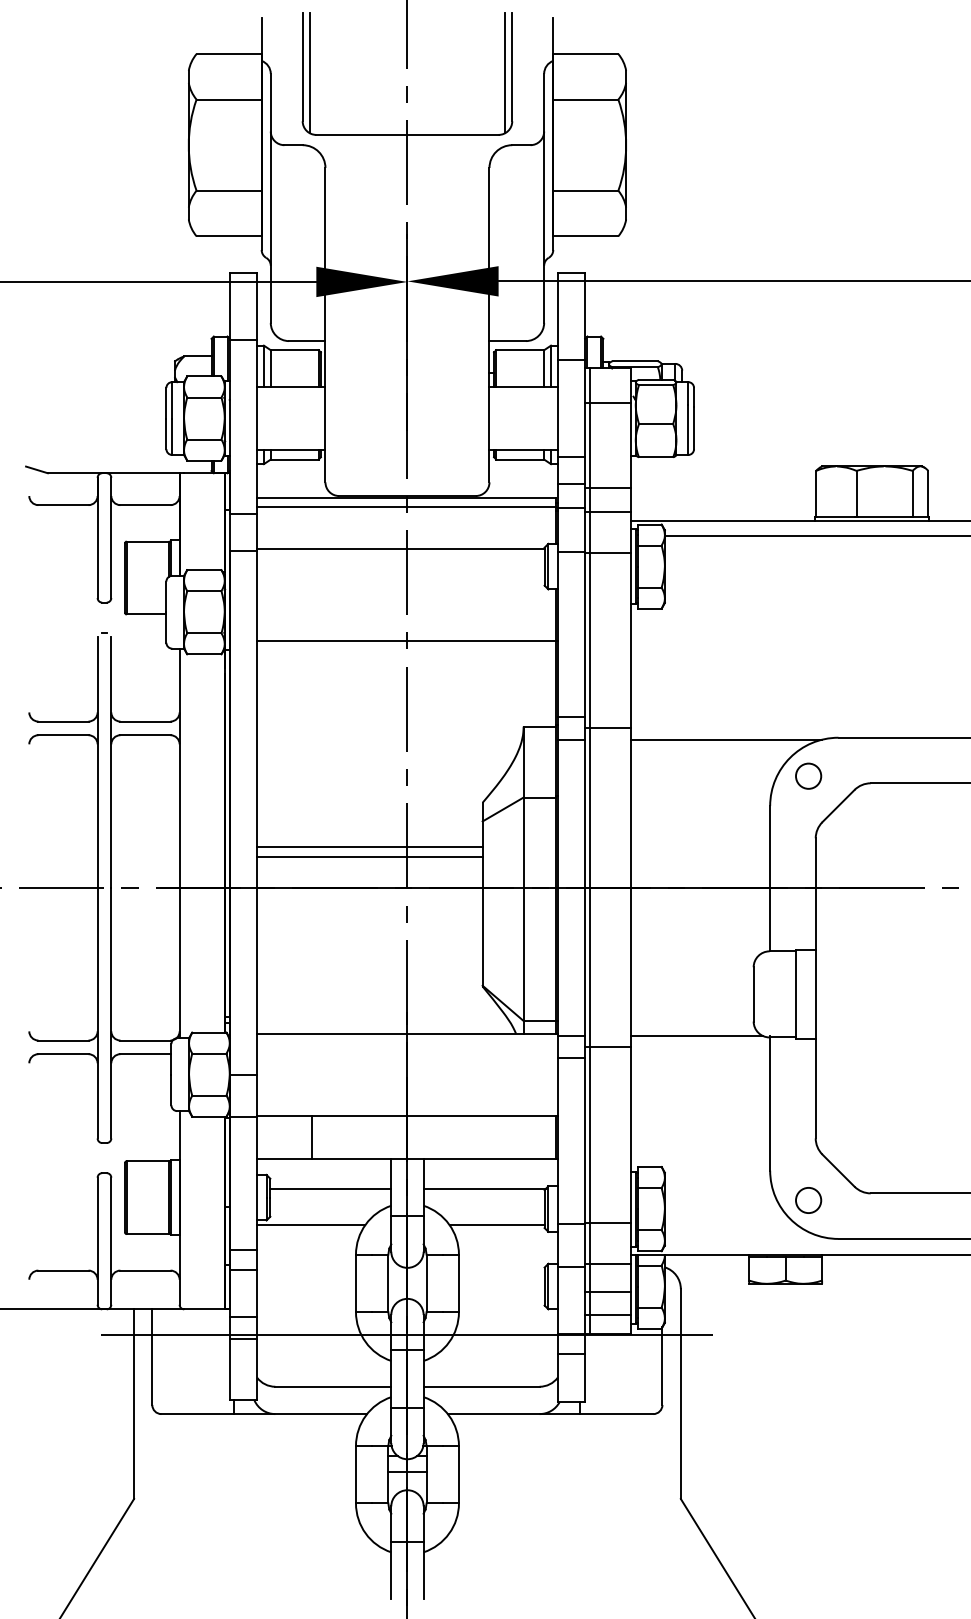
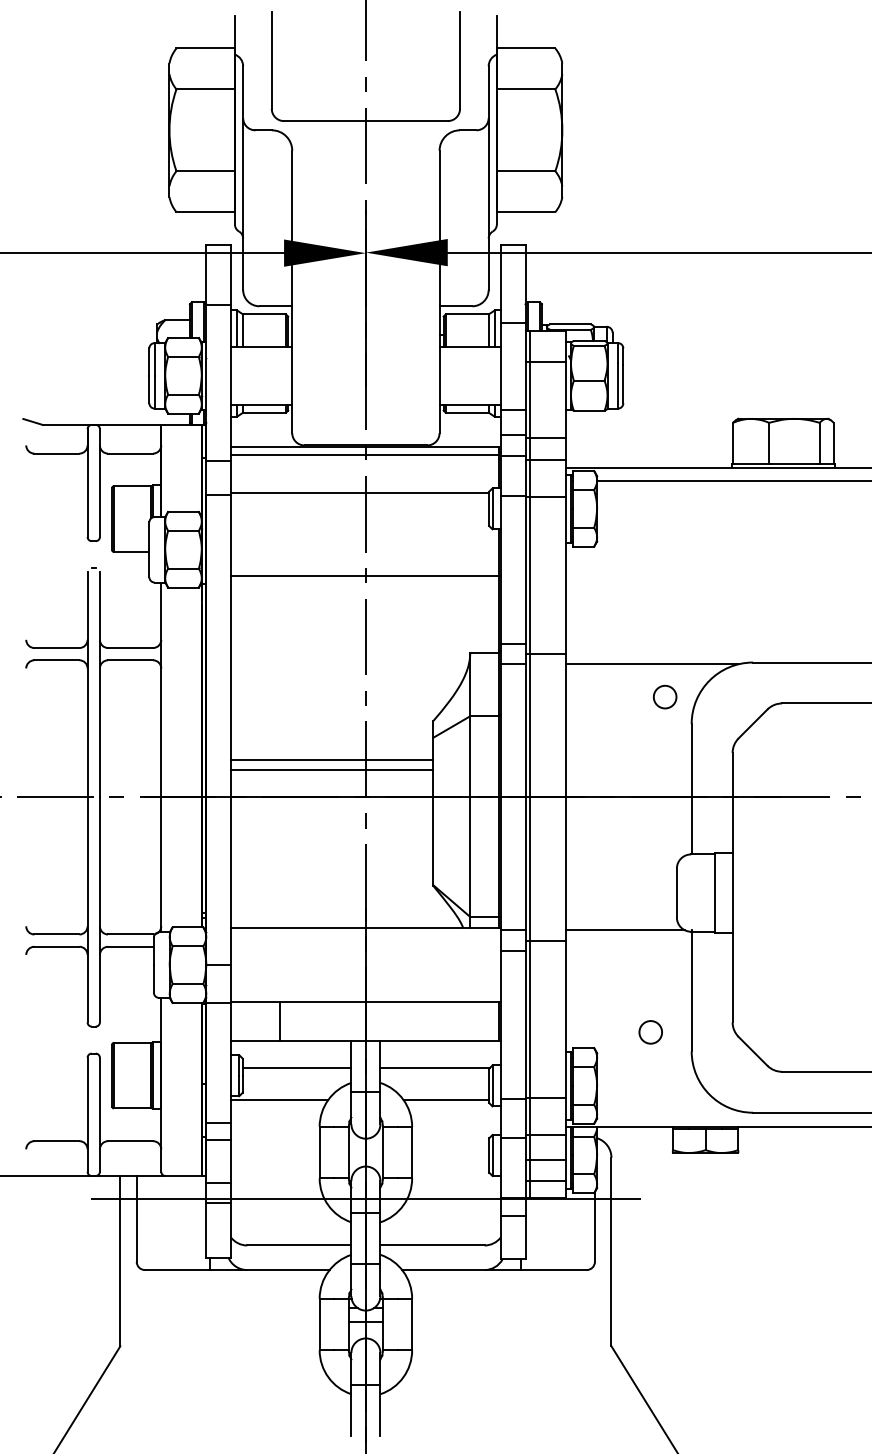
line: (309, 73) -> (277, 65), removed
line: (505, 73) -> (453, 65), removed
circle: (808, 775) -> (665, 696), moved
circle: (808, 1200) -> (650, 1032), moved

